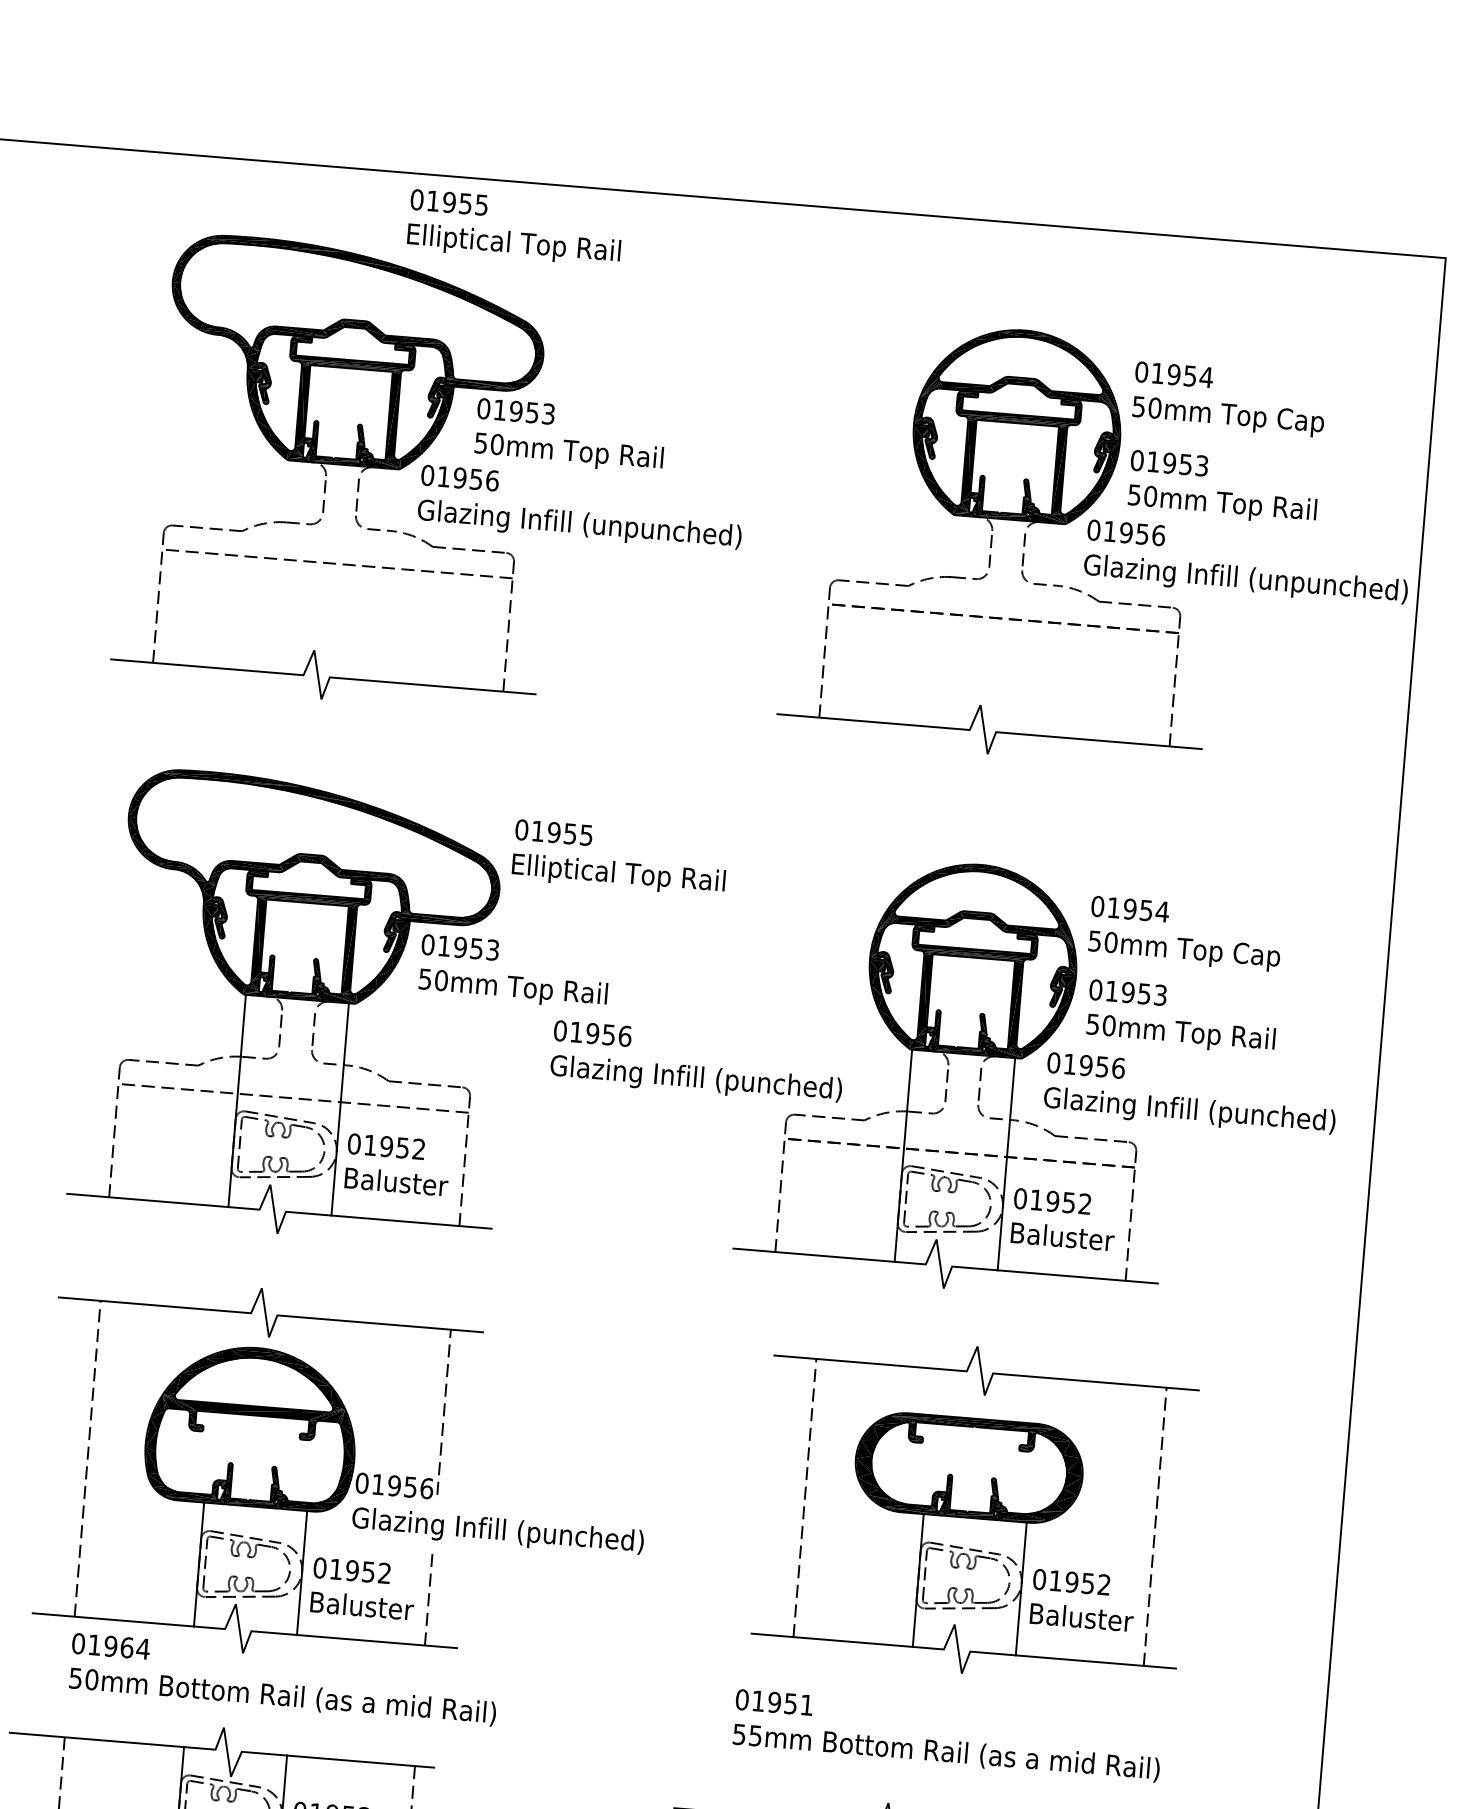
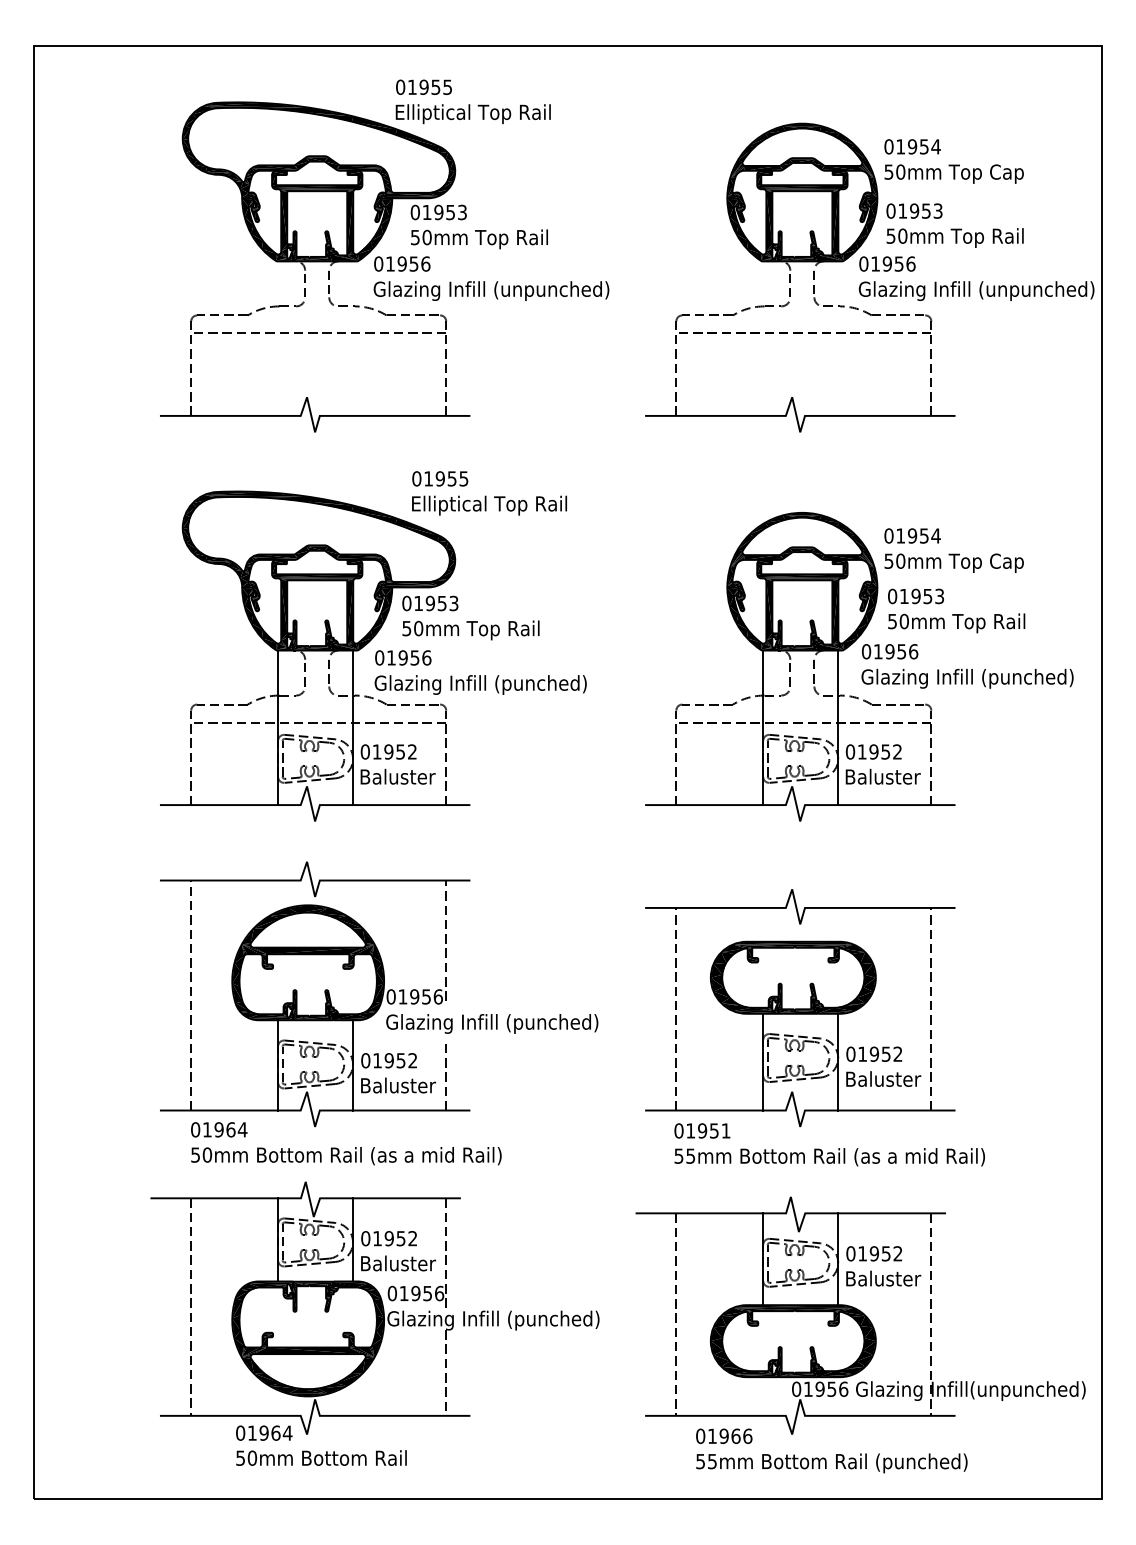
text: (514, 227) -> (472, 101), moved
text: (619, 858) -> (489, 493), moved
text: (697, 1062) -> (480, 672), moved
part: (975, 1511) -> (800, 1008), moved

